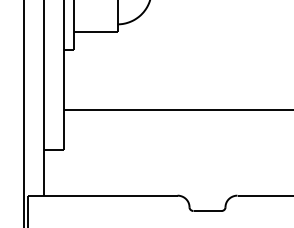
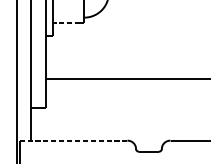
line: (92, 32) -> (66, 23), solid -> dashed
line: (103, 195) -> (74, 140), solid -> dashed

